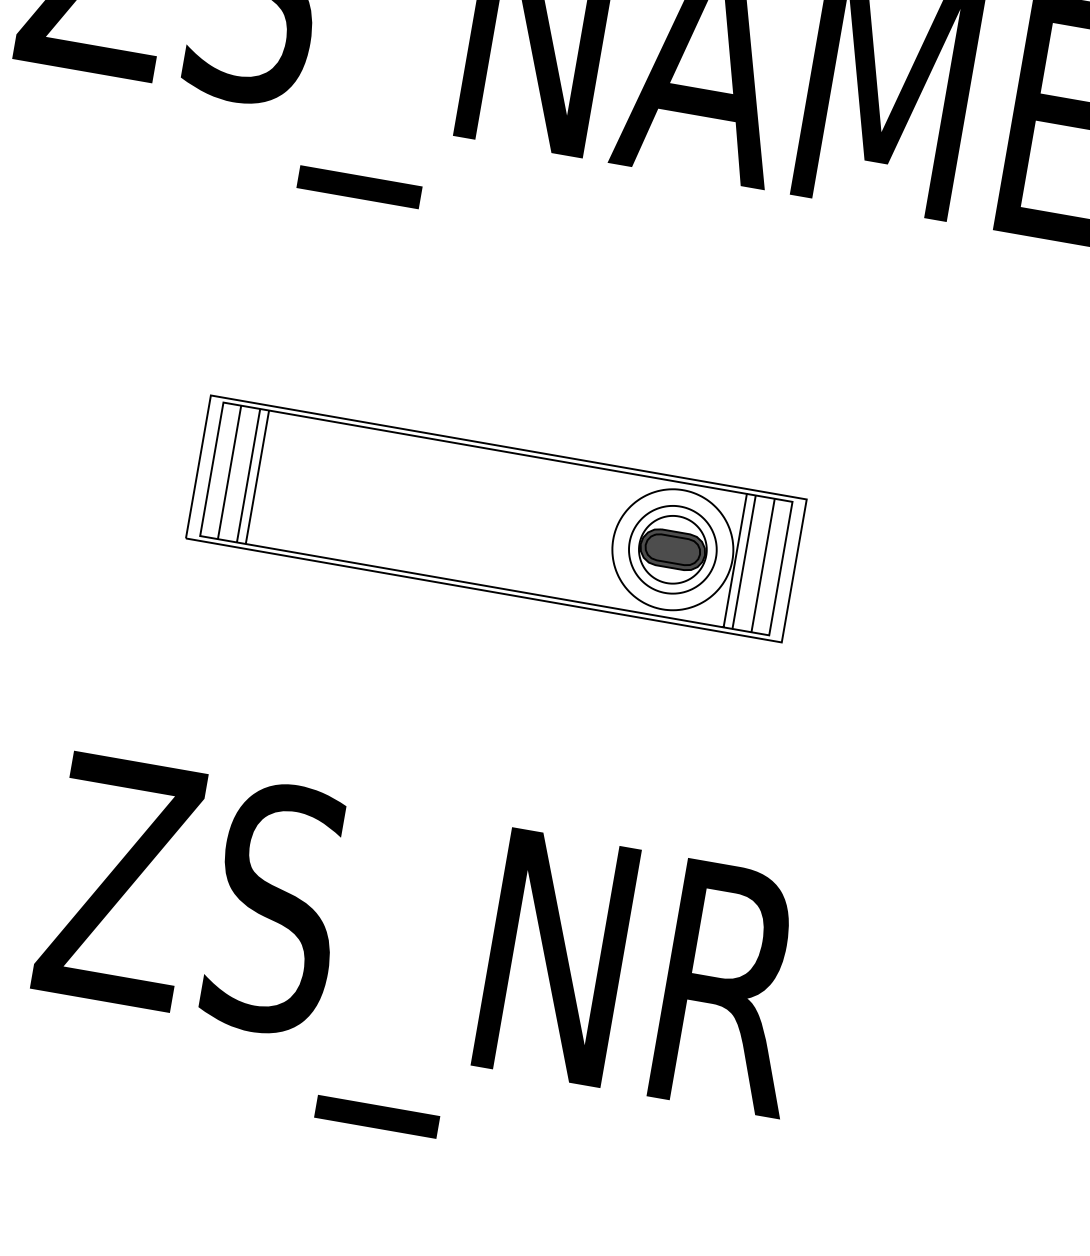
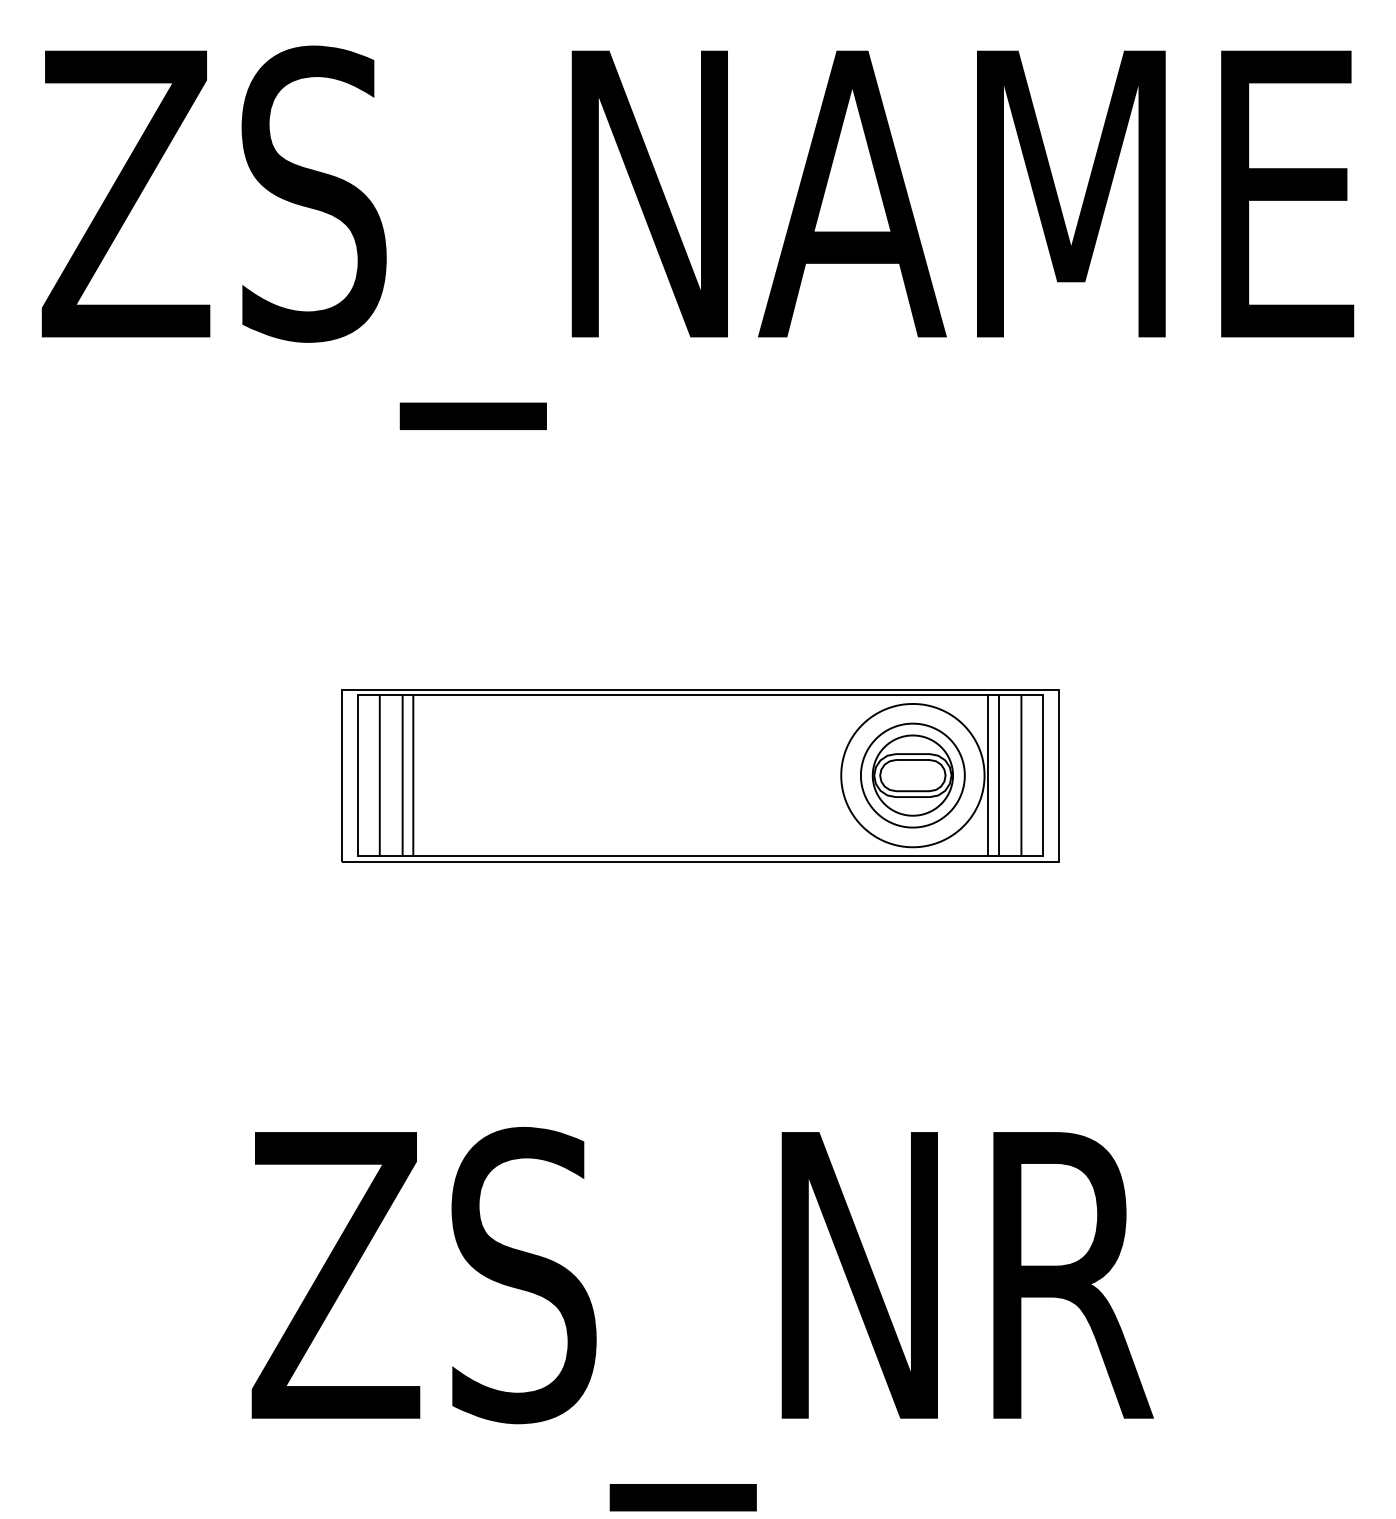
fill: (672, 549) -> (912, 775), removed

